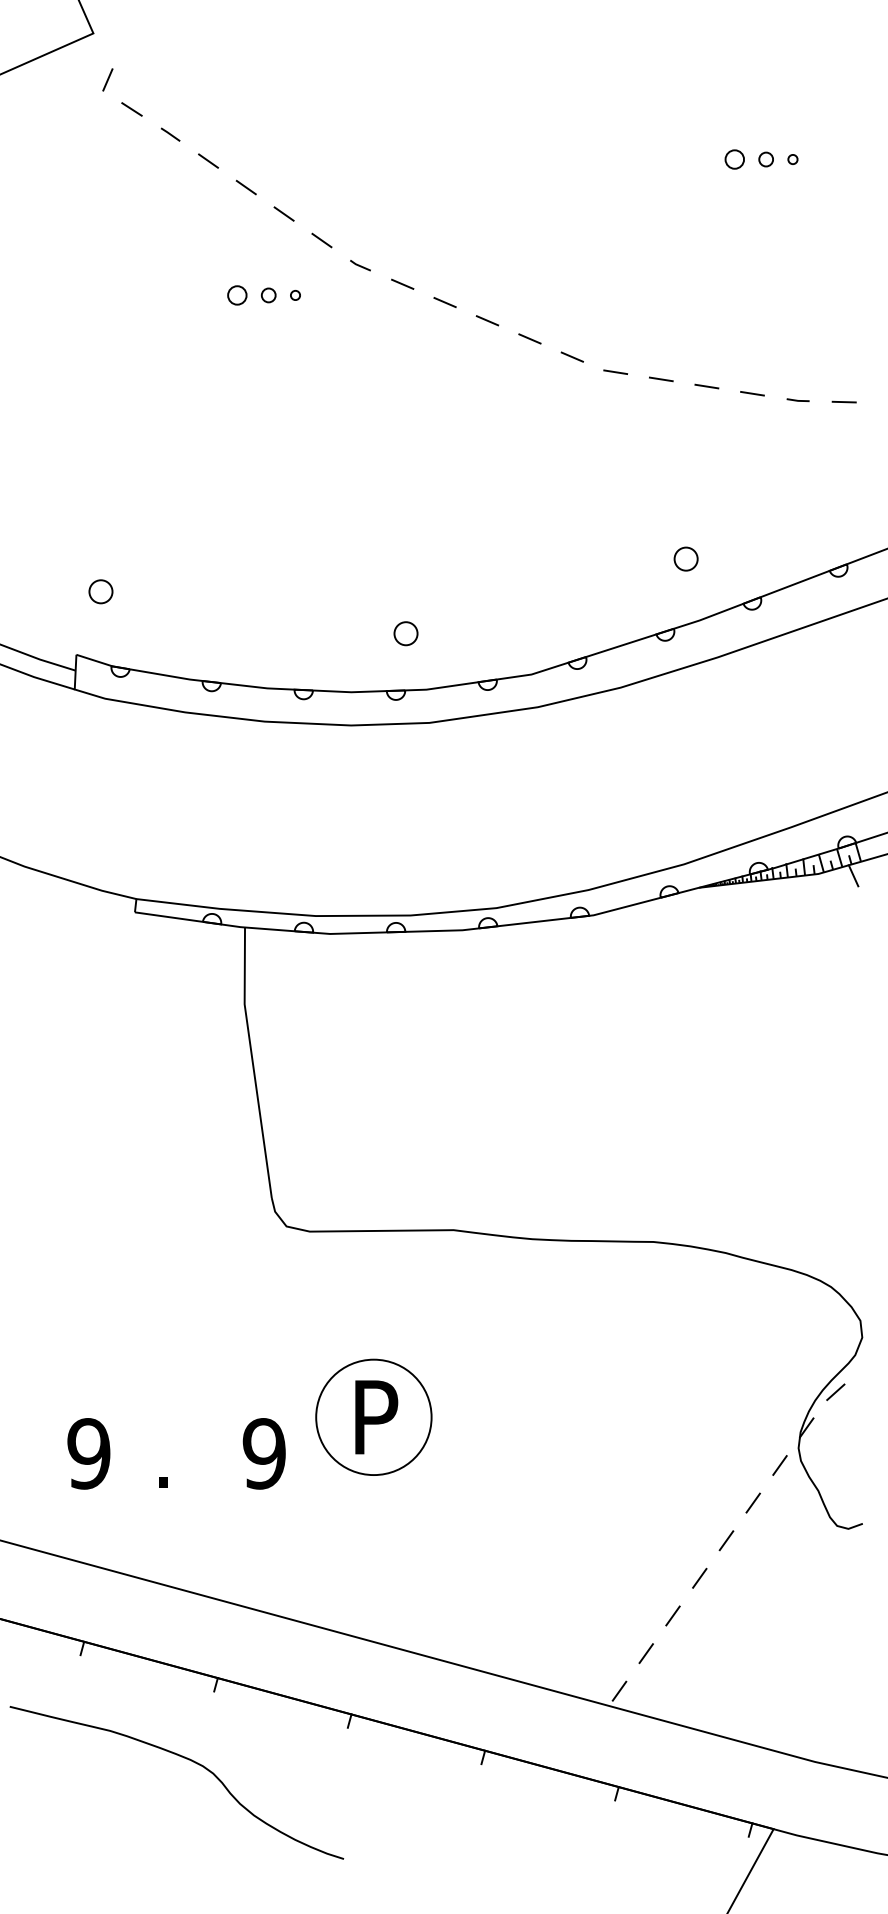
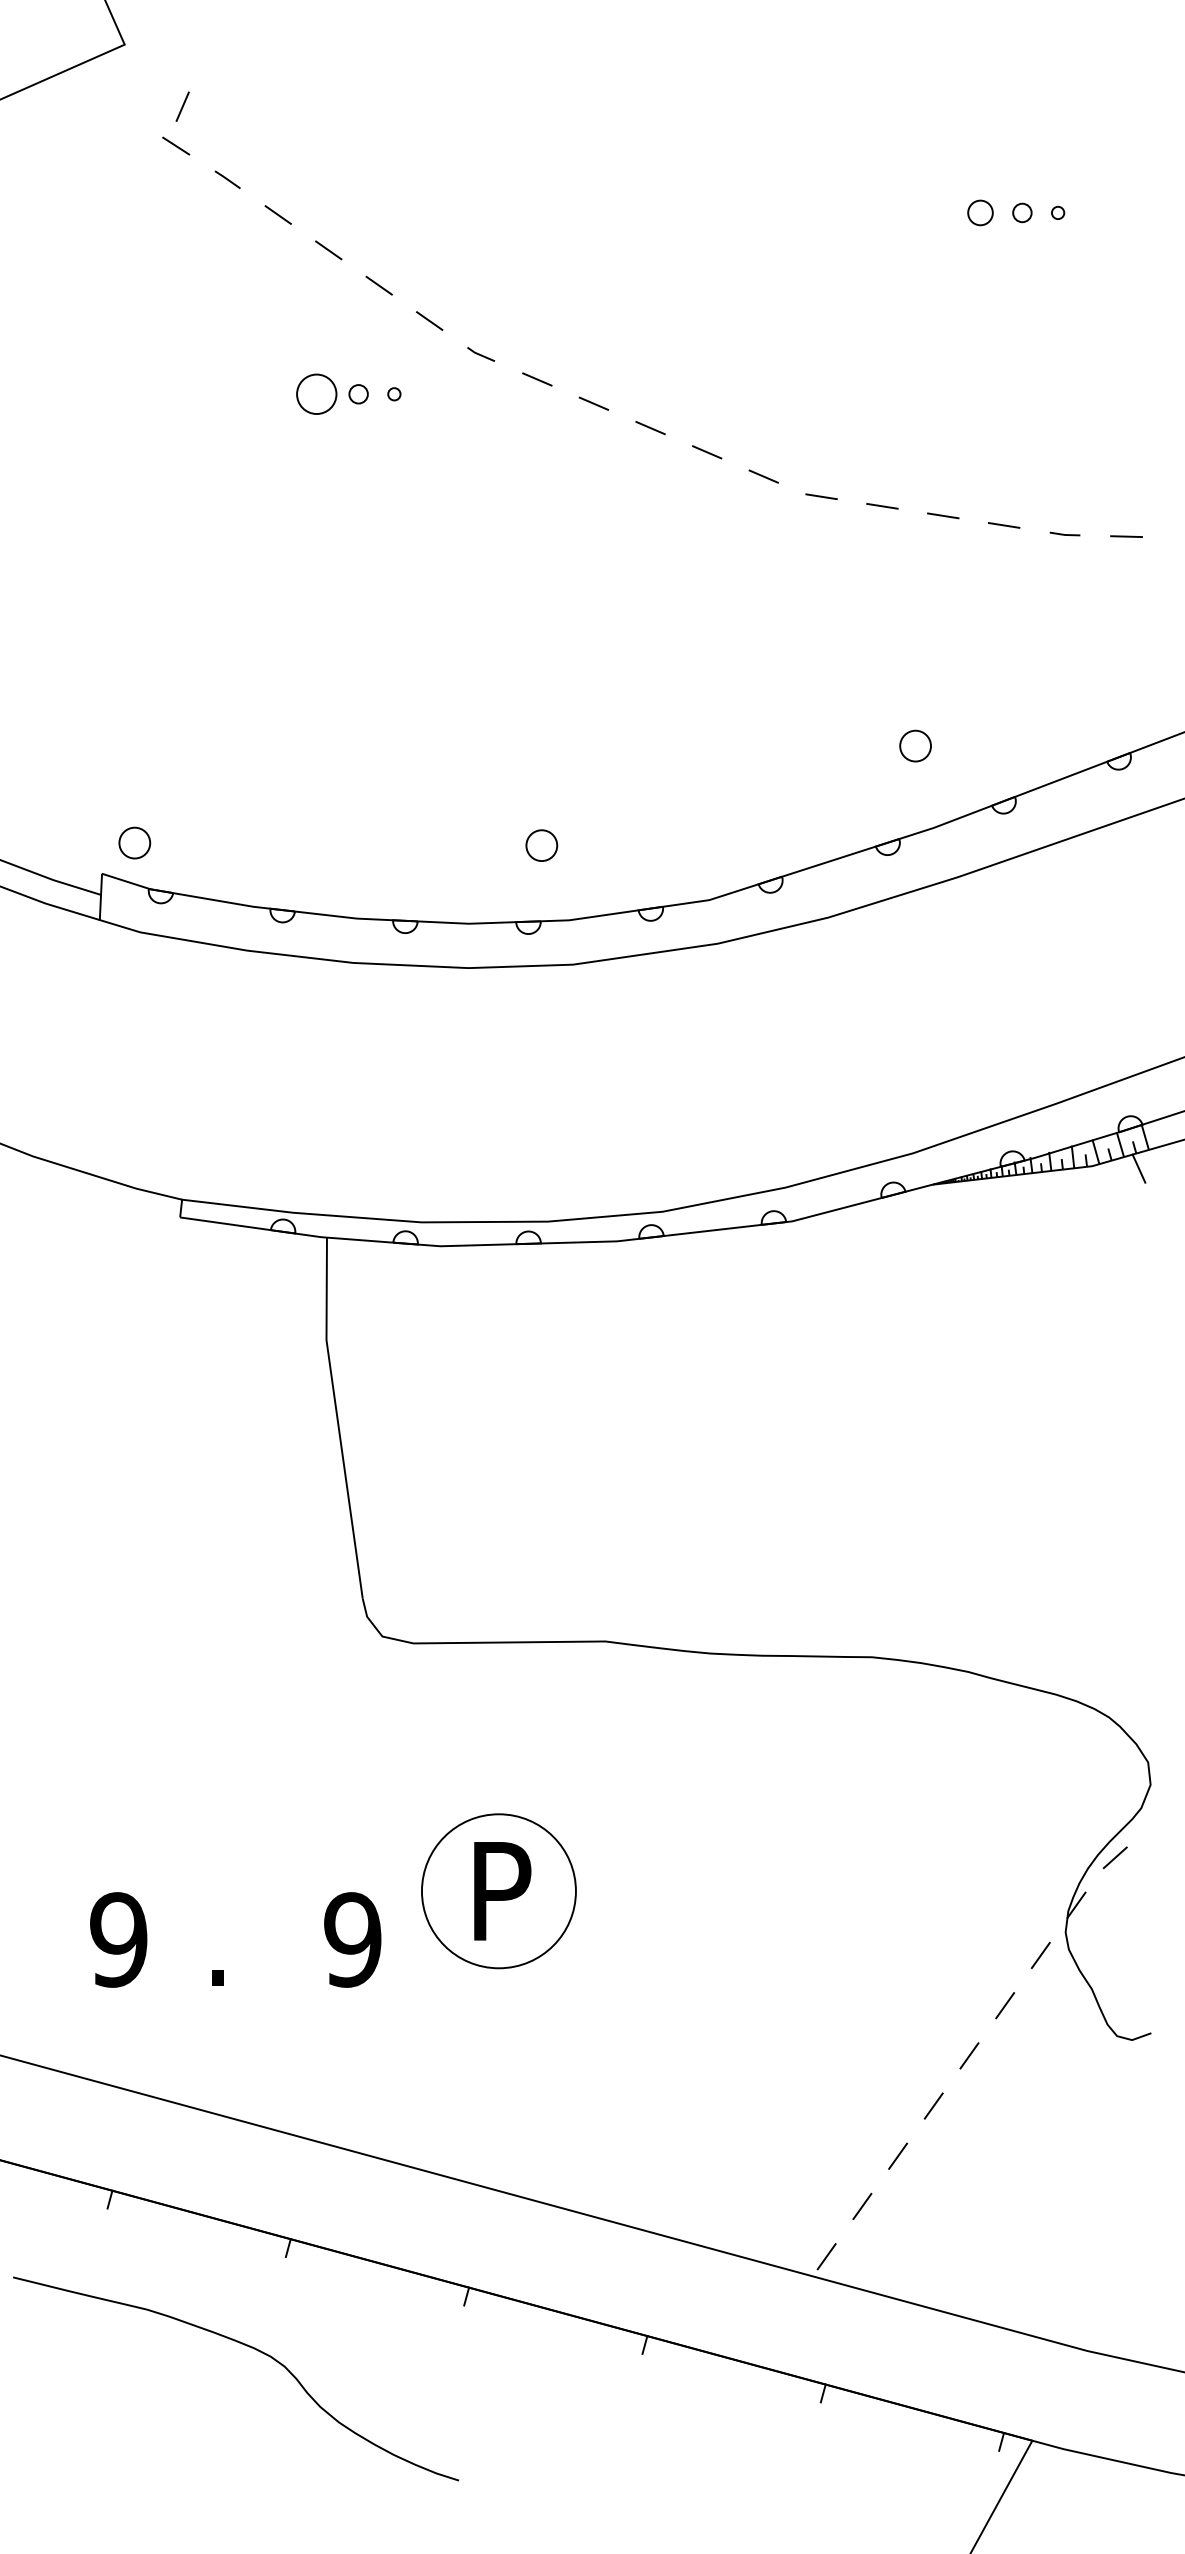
line: (107, 79) -> (182, 106), moved
circle: (237, 295) -> (316, 394), size x1.6
circle: (100, 591) -> (134, 842), moved

